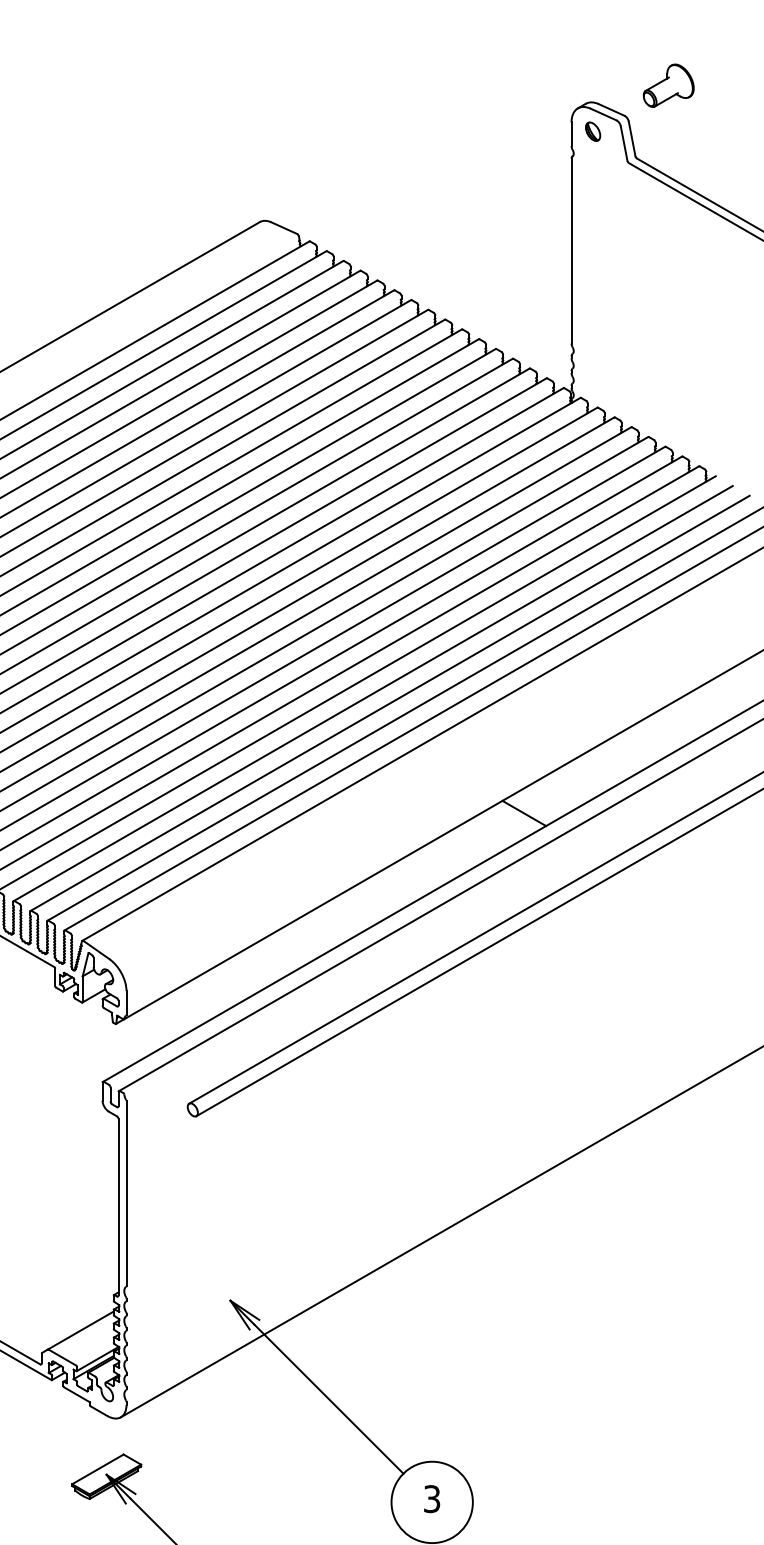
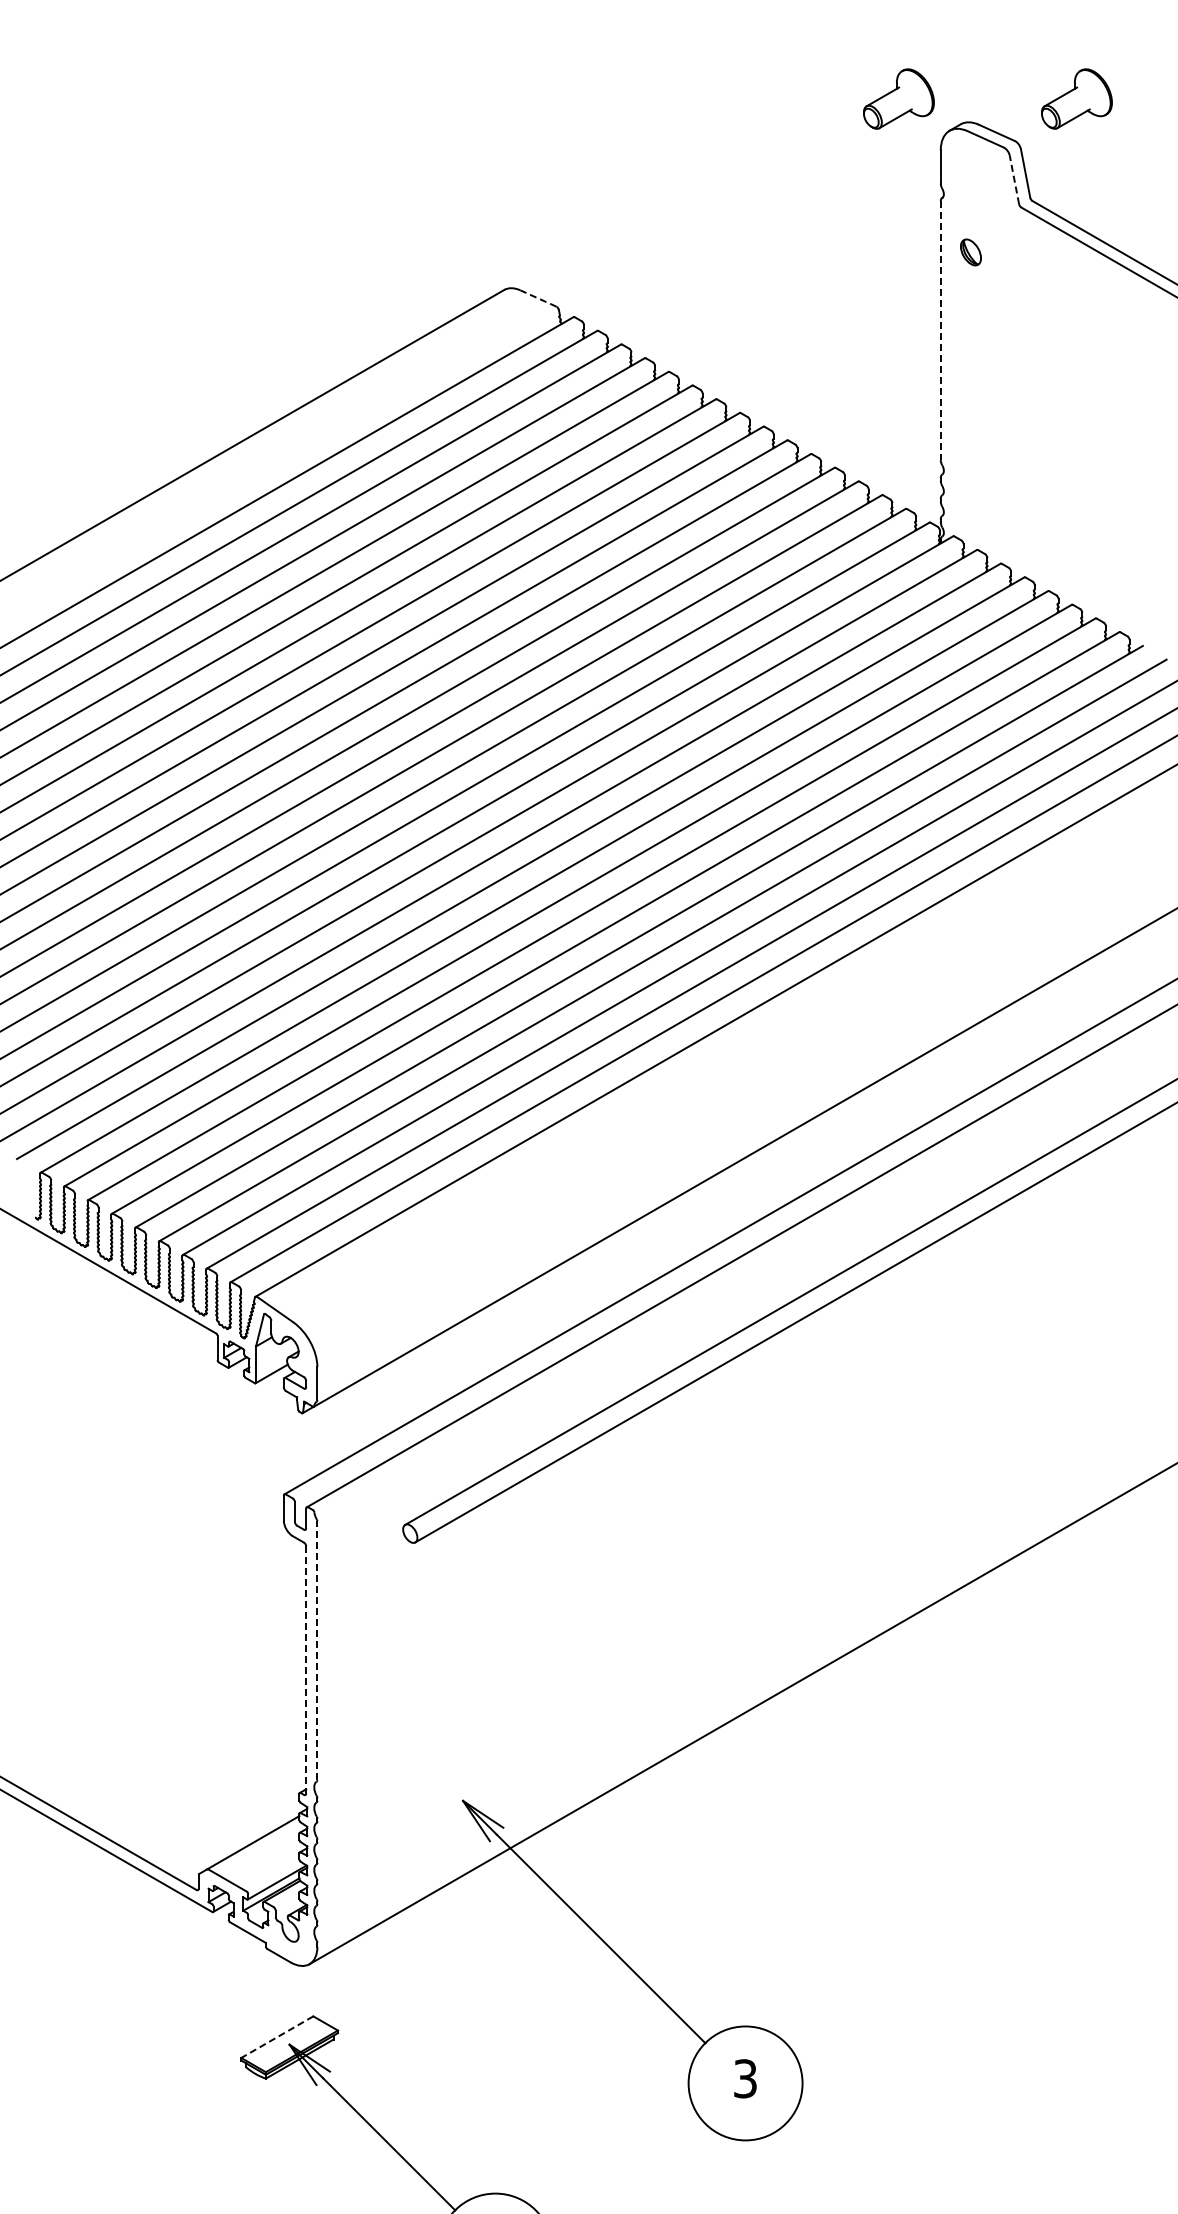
part: (541, 85) -> (898, 98), added
part: (592, 131) -> (970, 252), moved
line: (624, 143) -> (1014, 180), solid -> dashed
line: (284, 228) -> (538, 298), solid -> dashed
line: (571, 251) -> (940, 330), solid -> dashed
line: (524, 813) -> (874, 1118), removed
line: (126, 1193) -> (317, 1650), solid -> dashed
line: (118, 1207) -> (306, 1670), solid -> dashed
line: (98, 1469) -> (277, 2037), solid -> dashed

